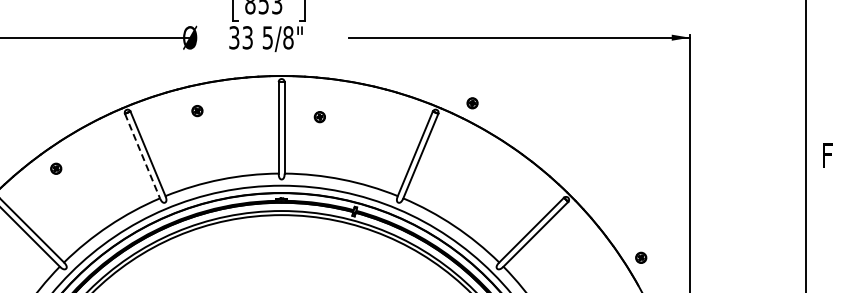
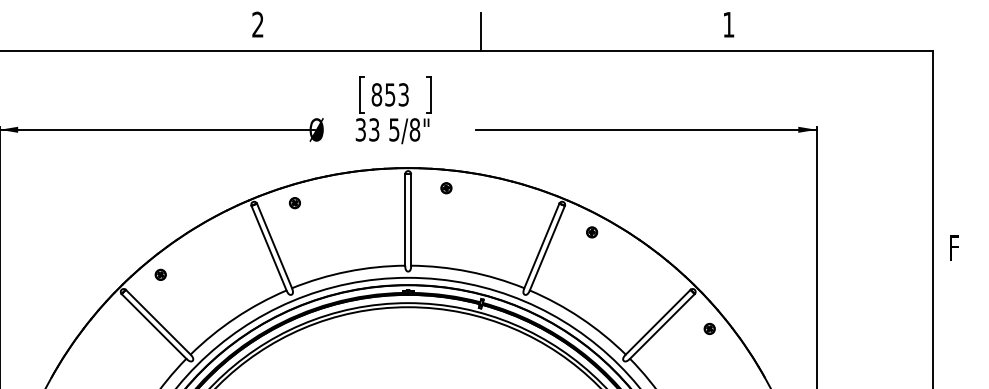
part: (472, 103) -> (592, 232), moved
part: (196, 111) -> (294, 203), moved
part: (319, 117) -> (446, 188), moved
line: (142, 156) -> (269, 248), dashed -> solid
part: (55, 168) -> (160, 274), moved
part: (640, 257) -> (709, 328), moved

